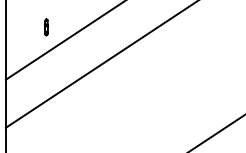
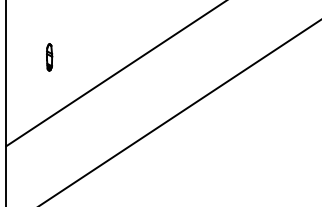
part: (46, 27) -> (49, 57), moved

